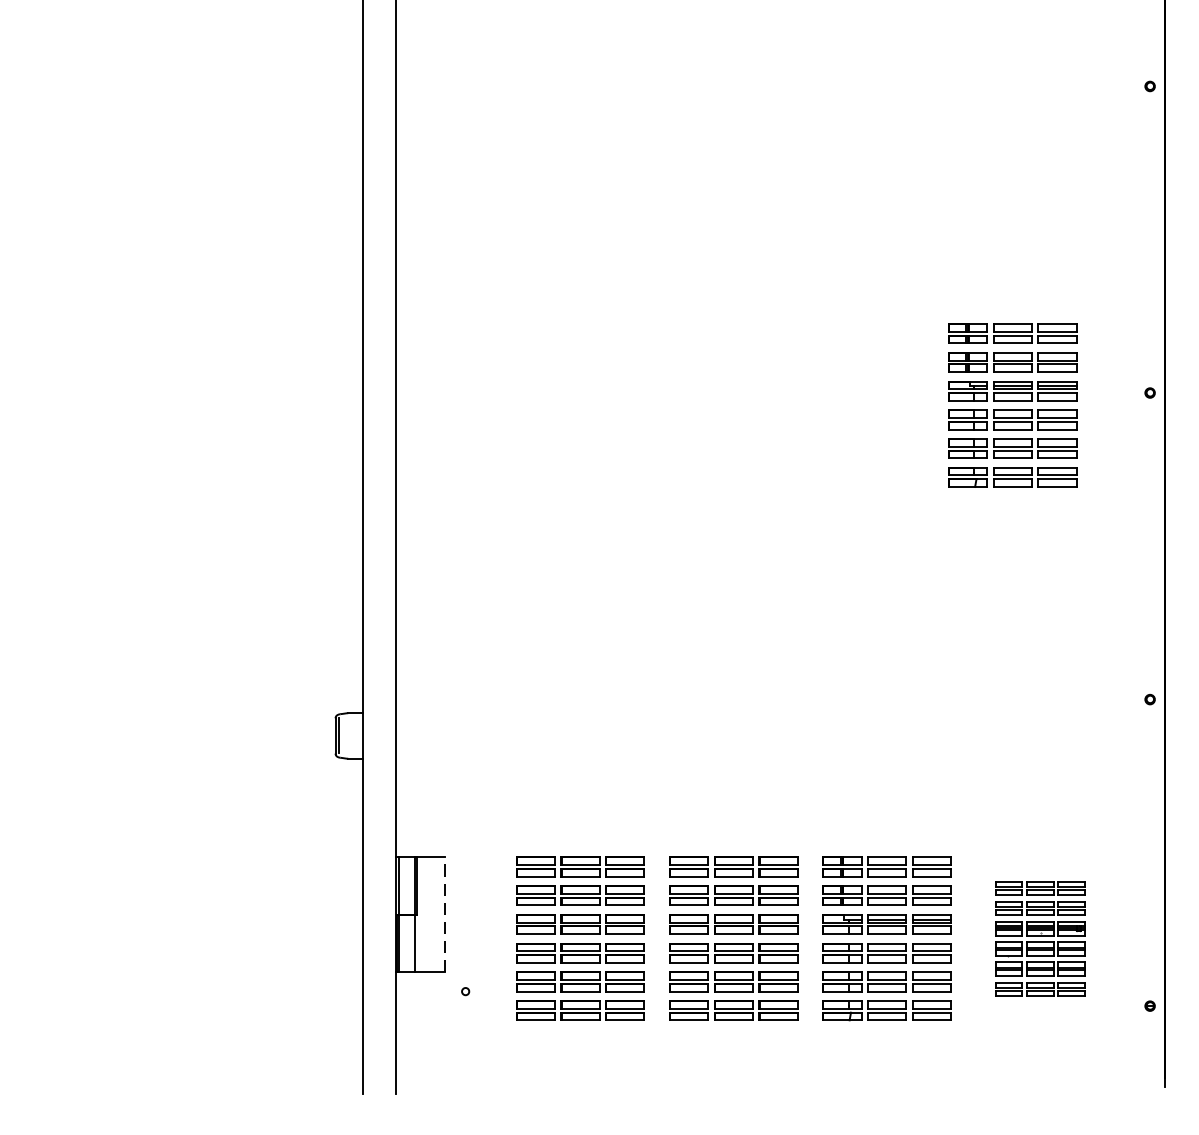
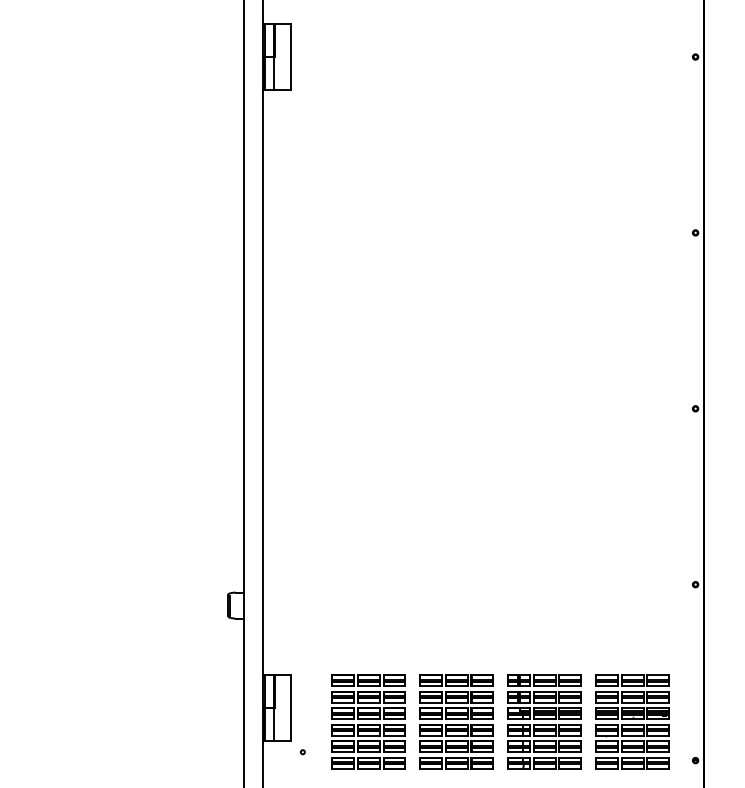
part: (1012, 404) -> (616, 415), removed
line: (445, 915) -> (291, 708), dashed -> solid
part: (1040, 938) -> (632, 721), size x1.43

